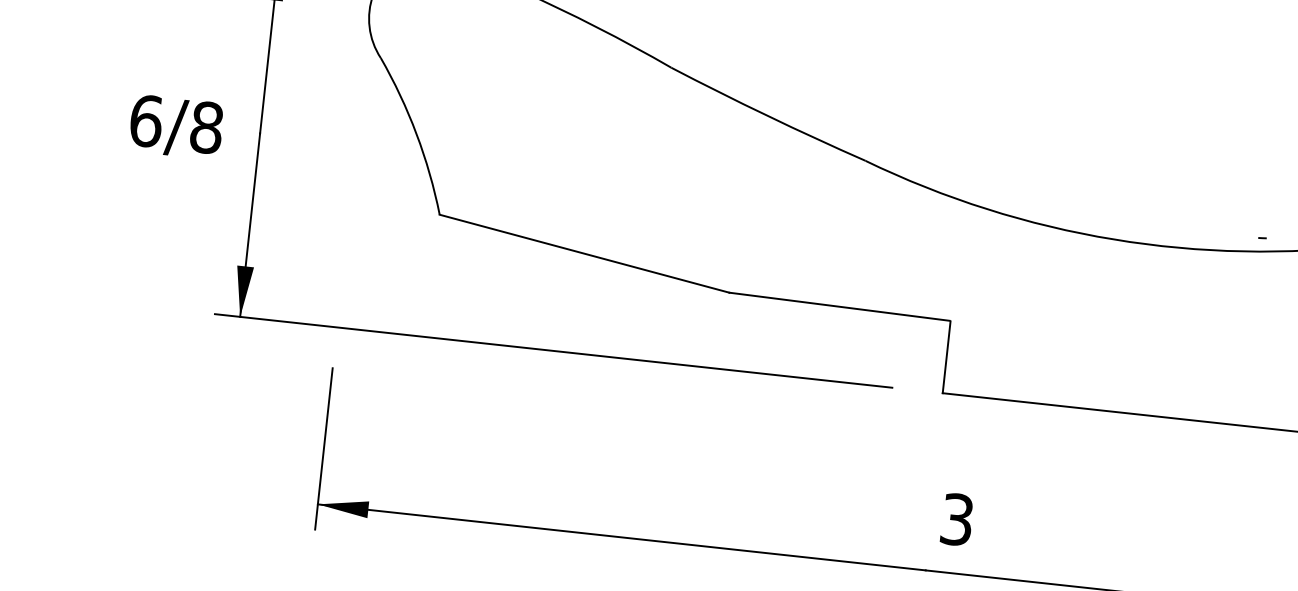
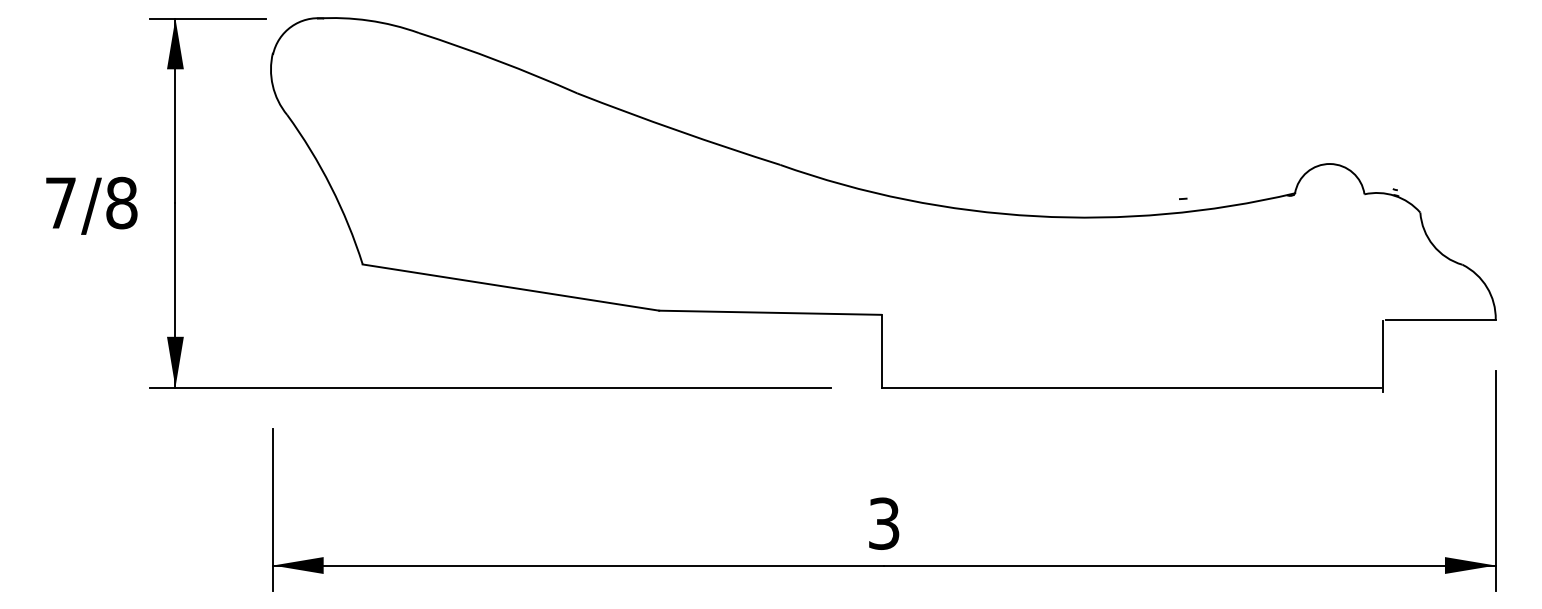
text: (145, 120) -> (60, 202), 6/8 -> 7/8
text: (957, 519) -> (884, 523), moved

